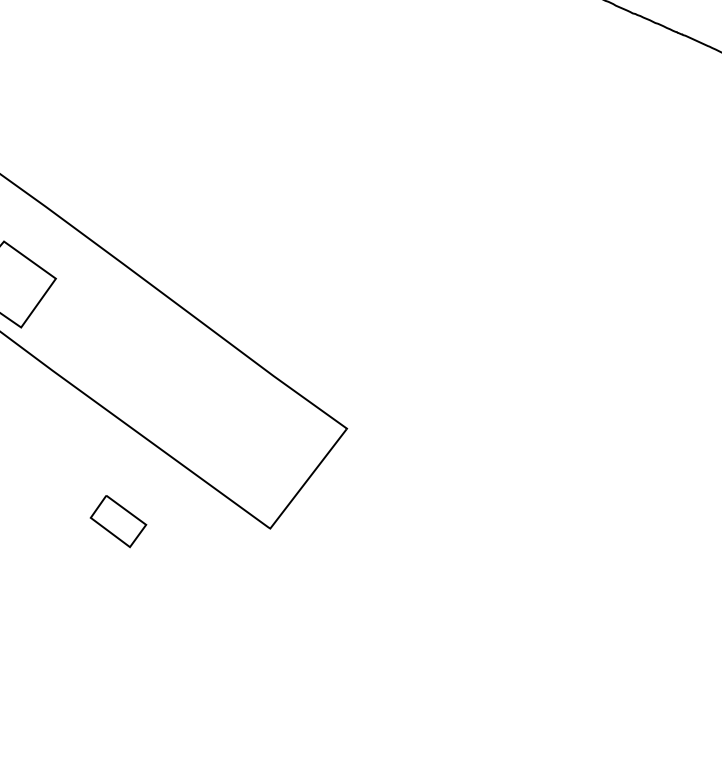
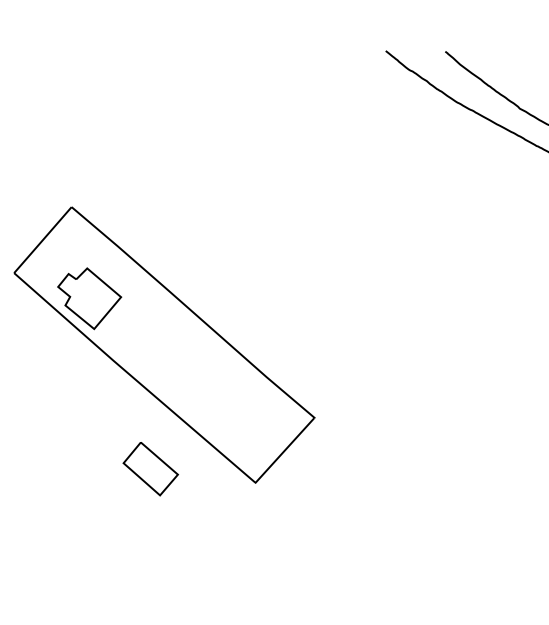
part: (118, 521) -> (150, 469), size x1.43

